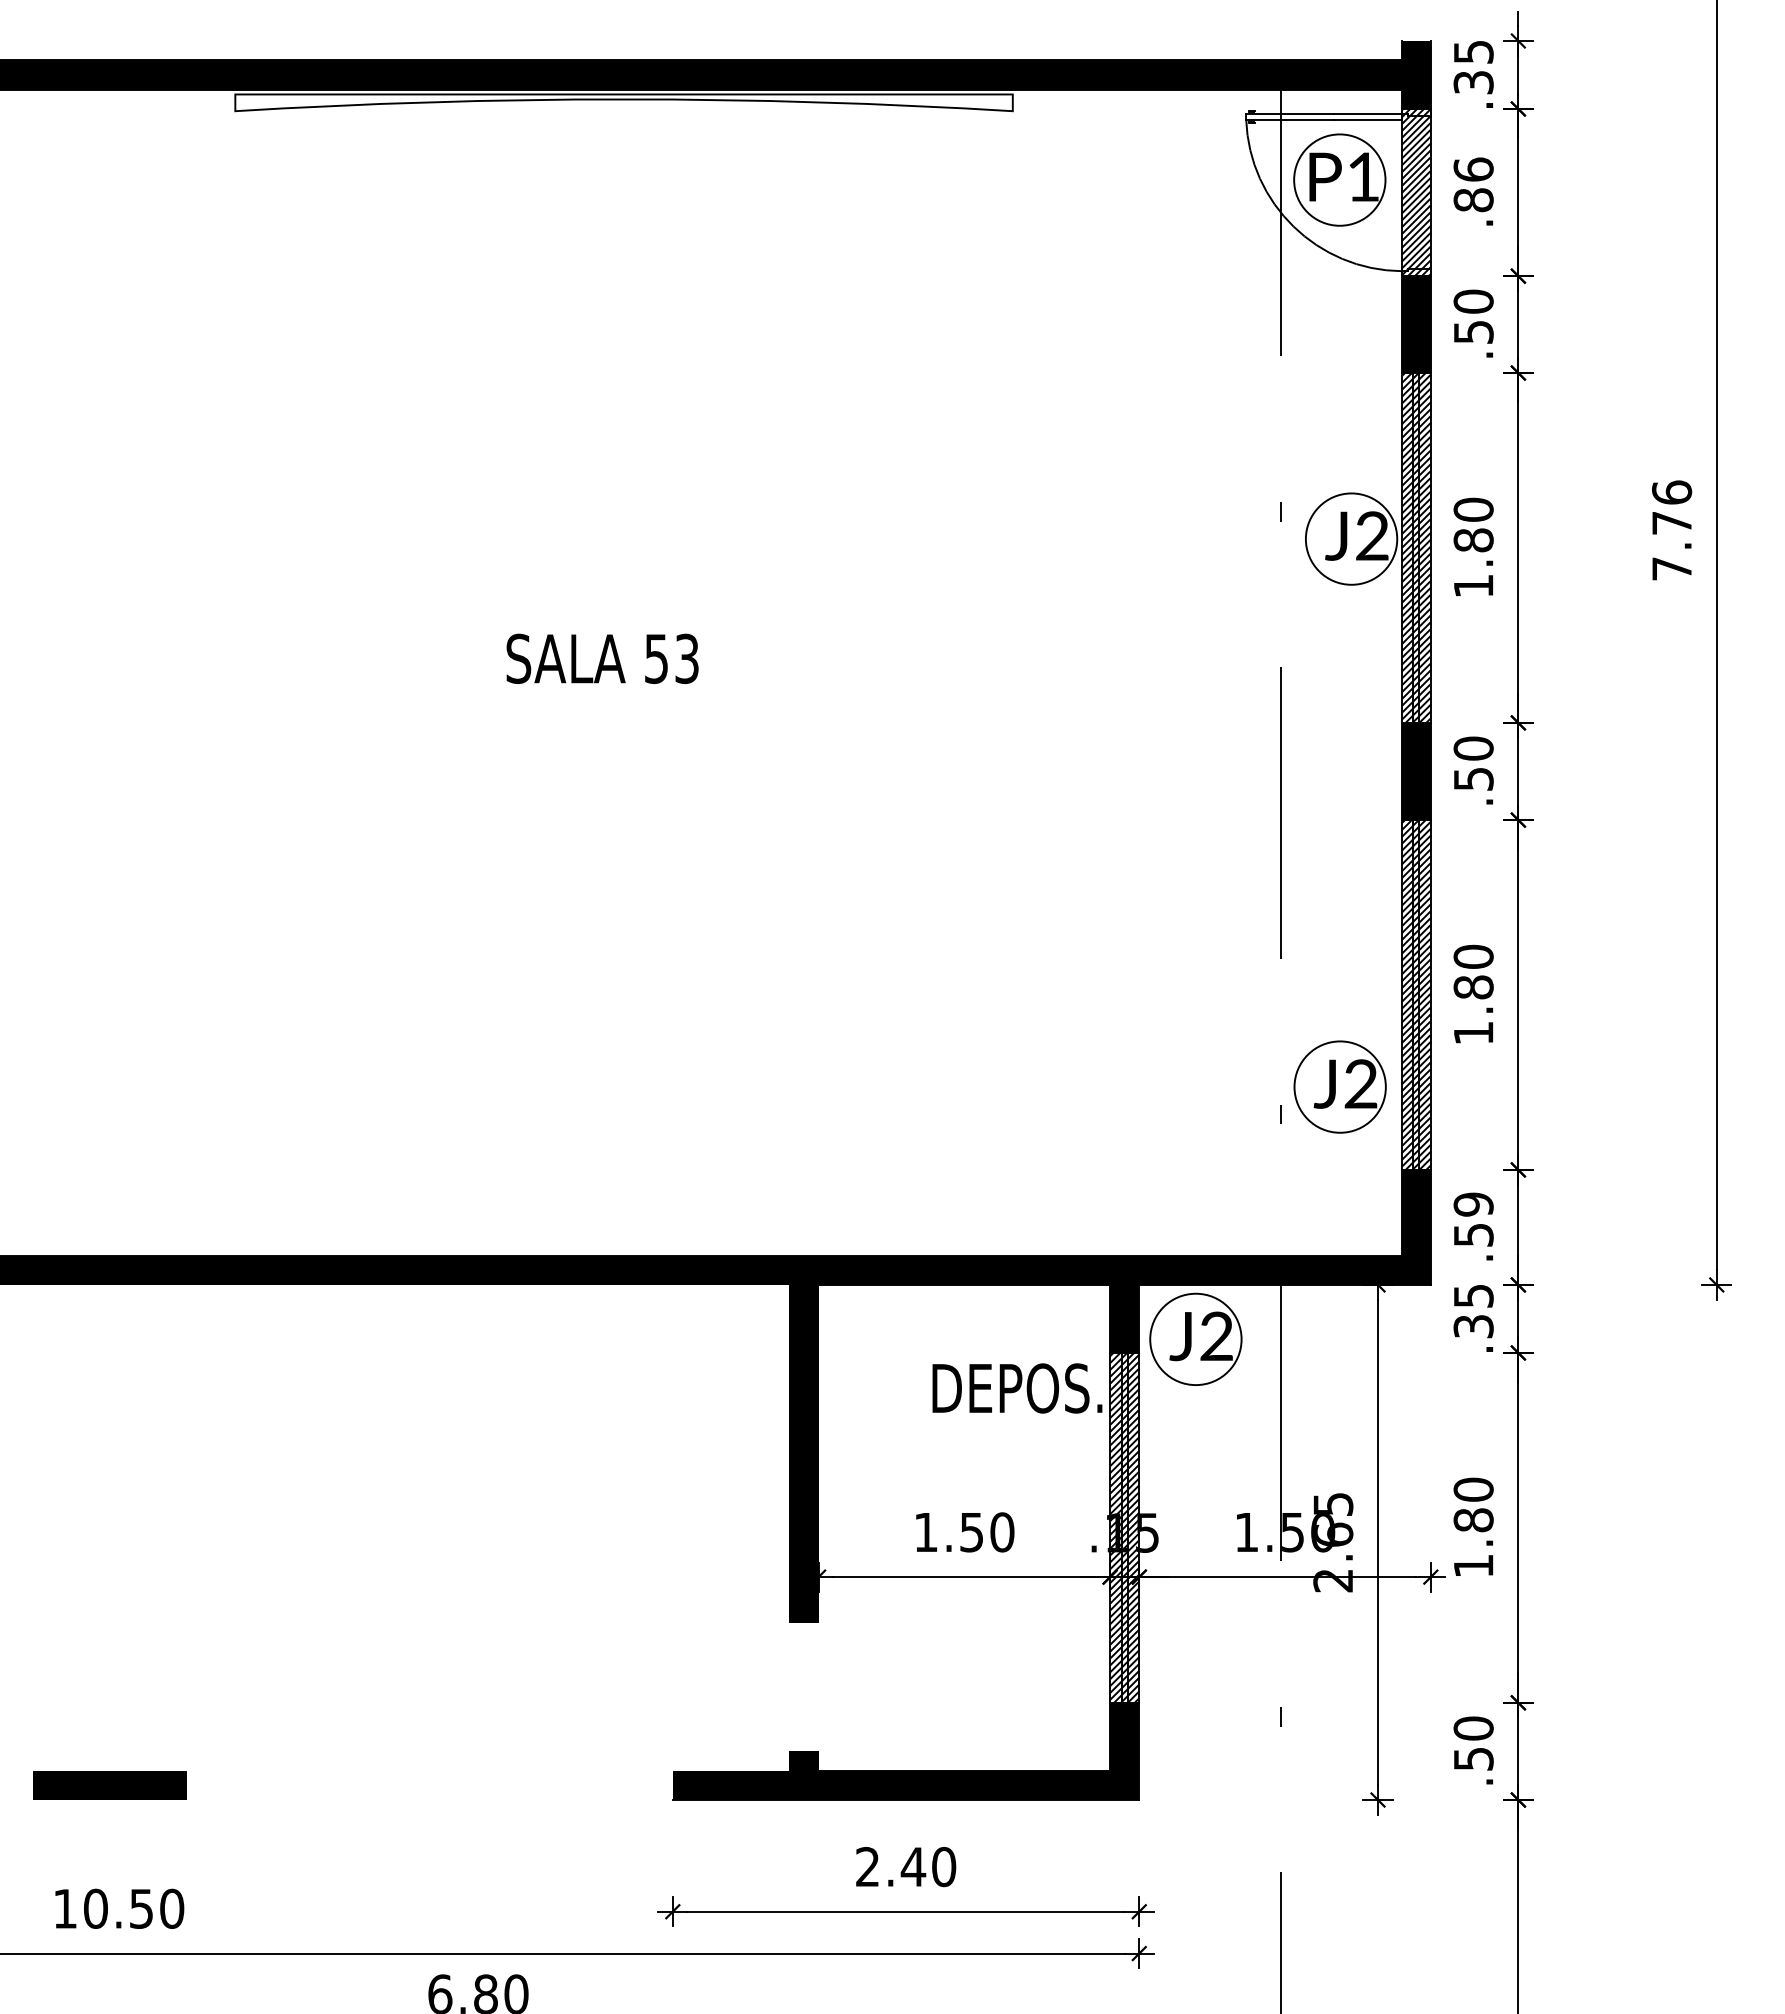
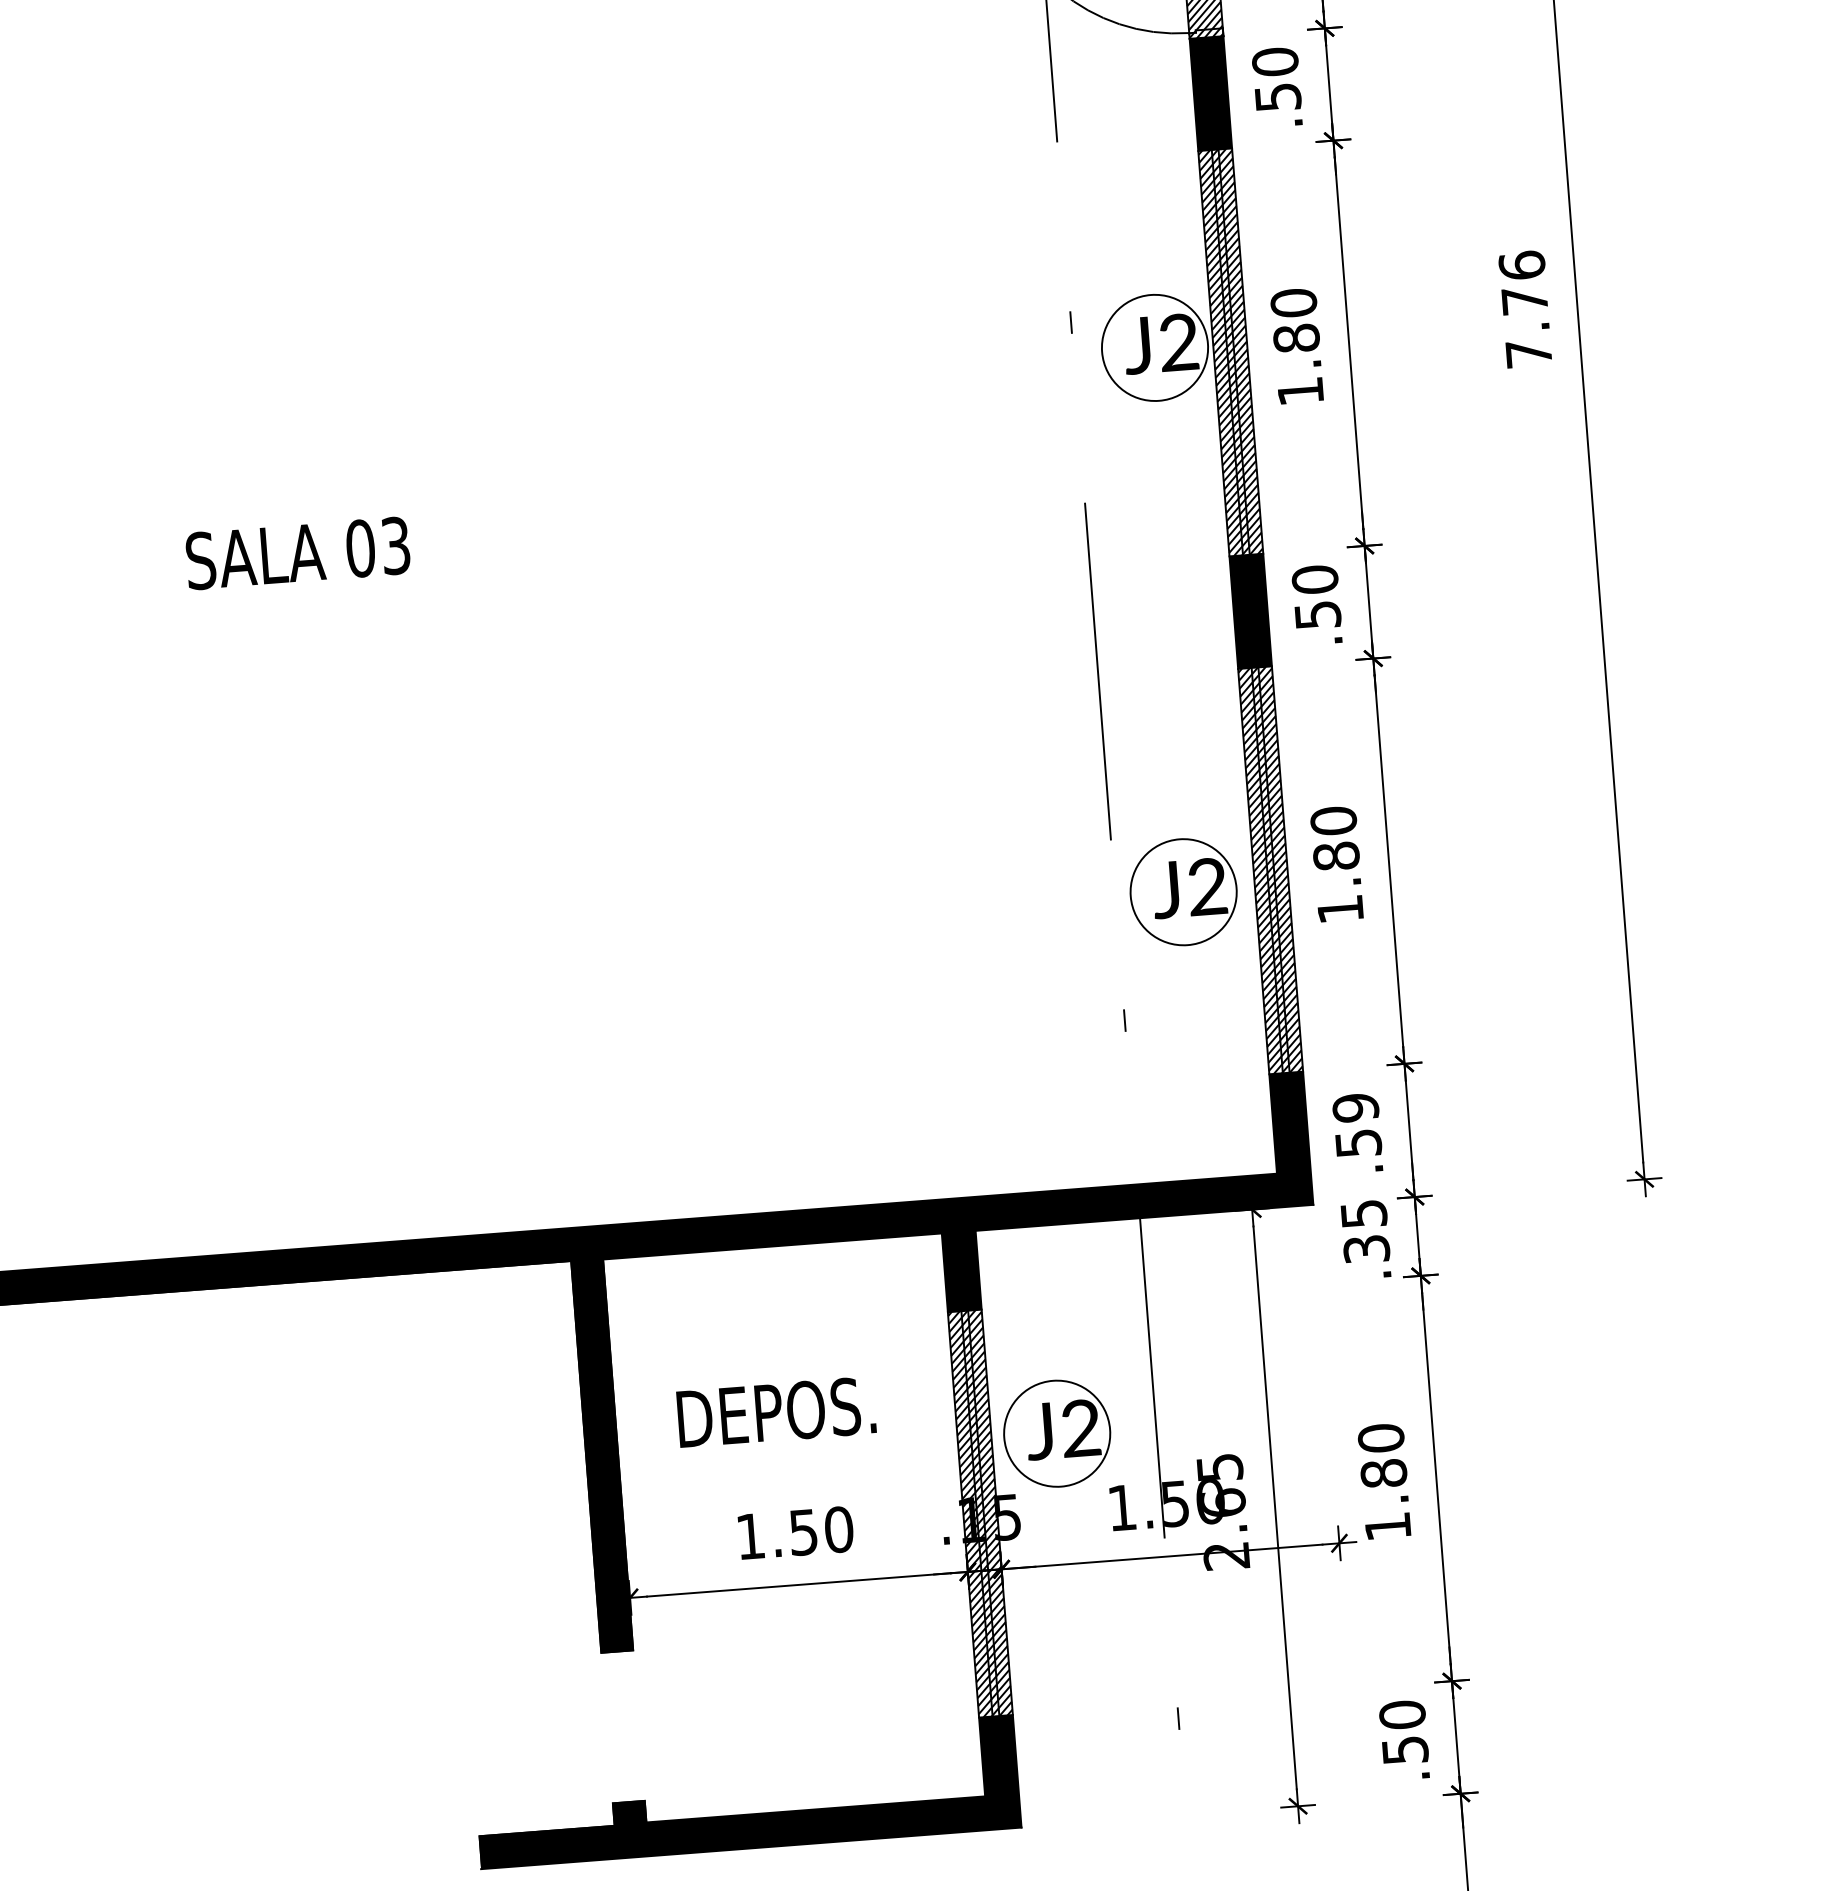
text: (656, 658) -> (360, 548), 53 -> 03
part: (1339, 1086) -> (1182, 891), moved
part: (1195, 1338) -> (1056, 1432), moved
text: (1017, 1388) -> (776, 1412), moved

